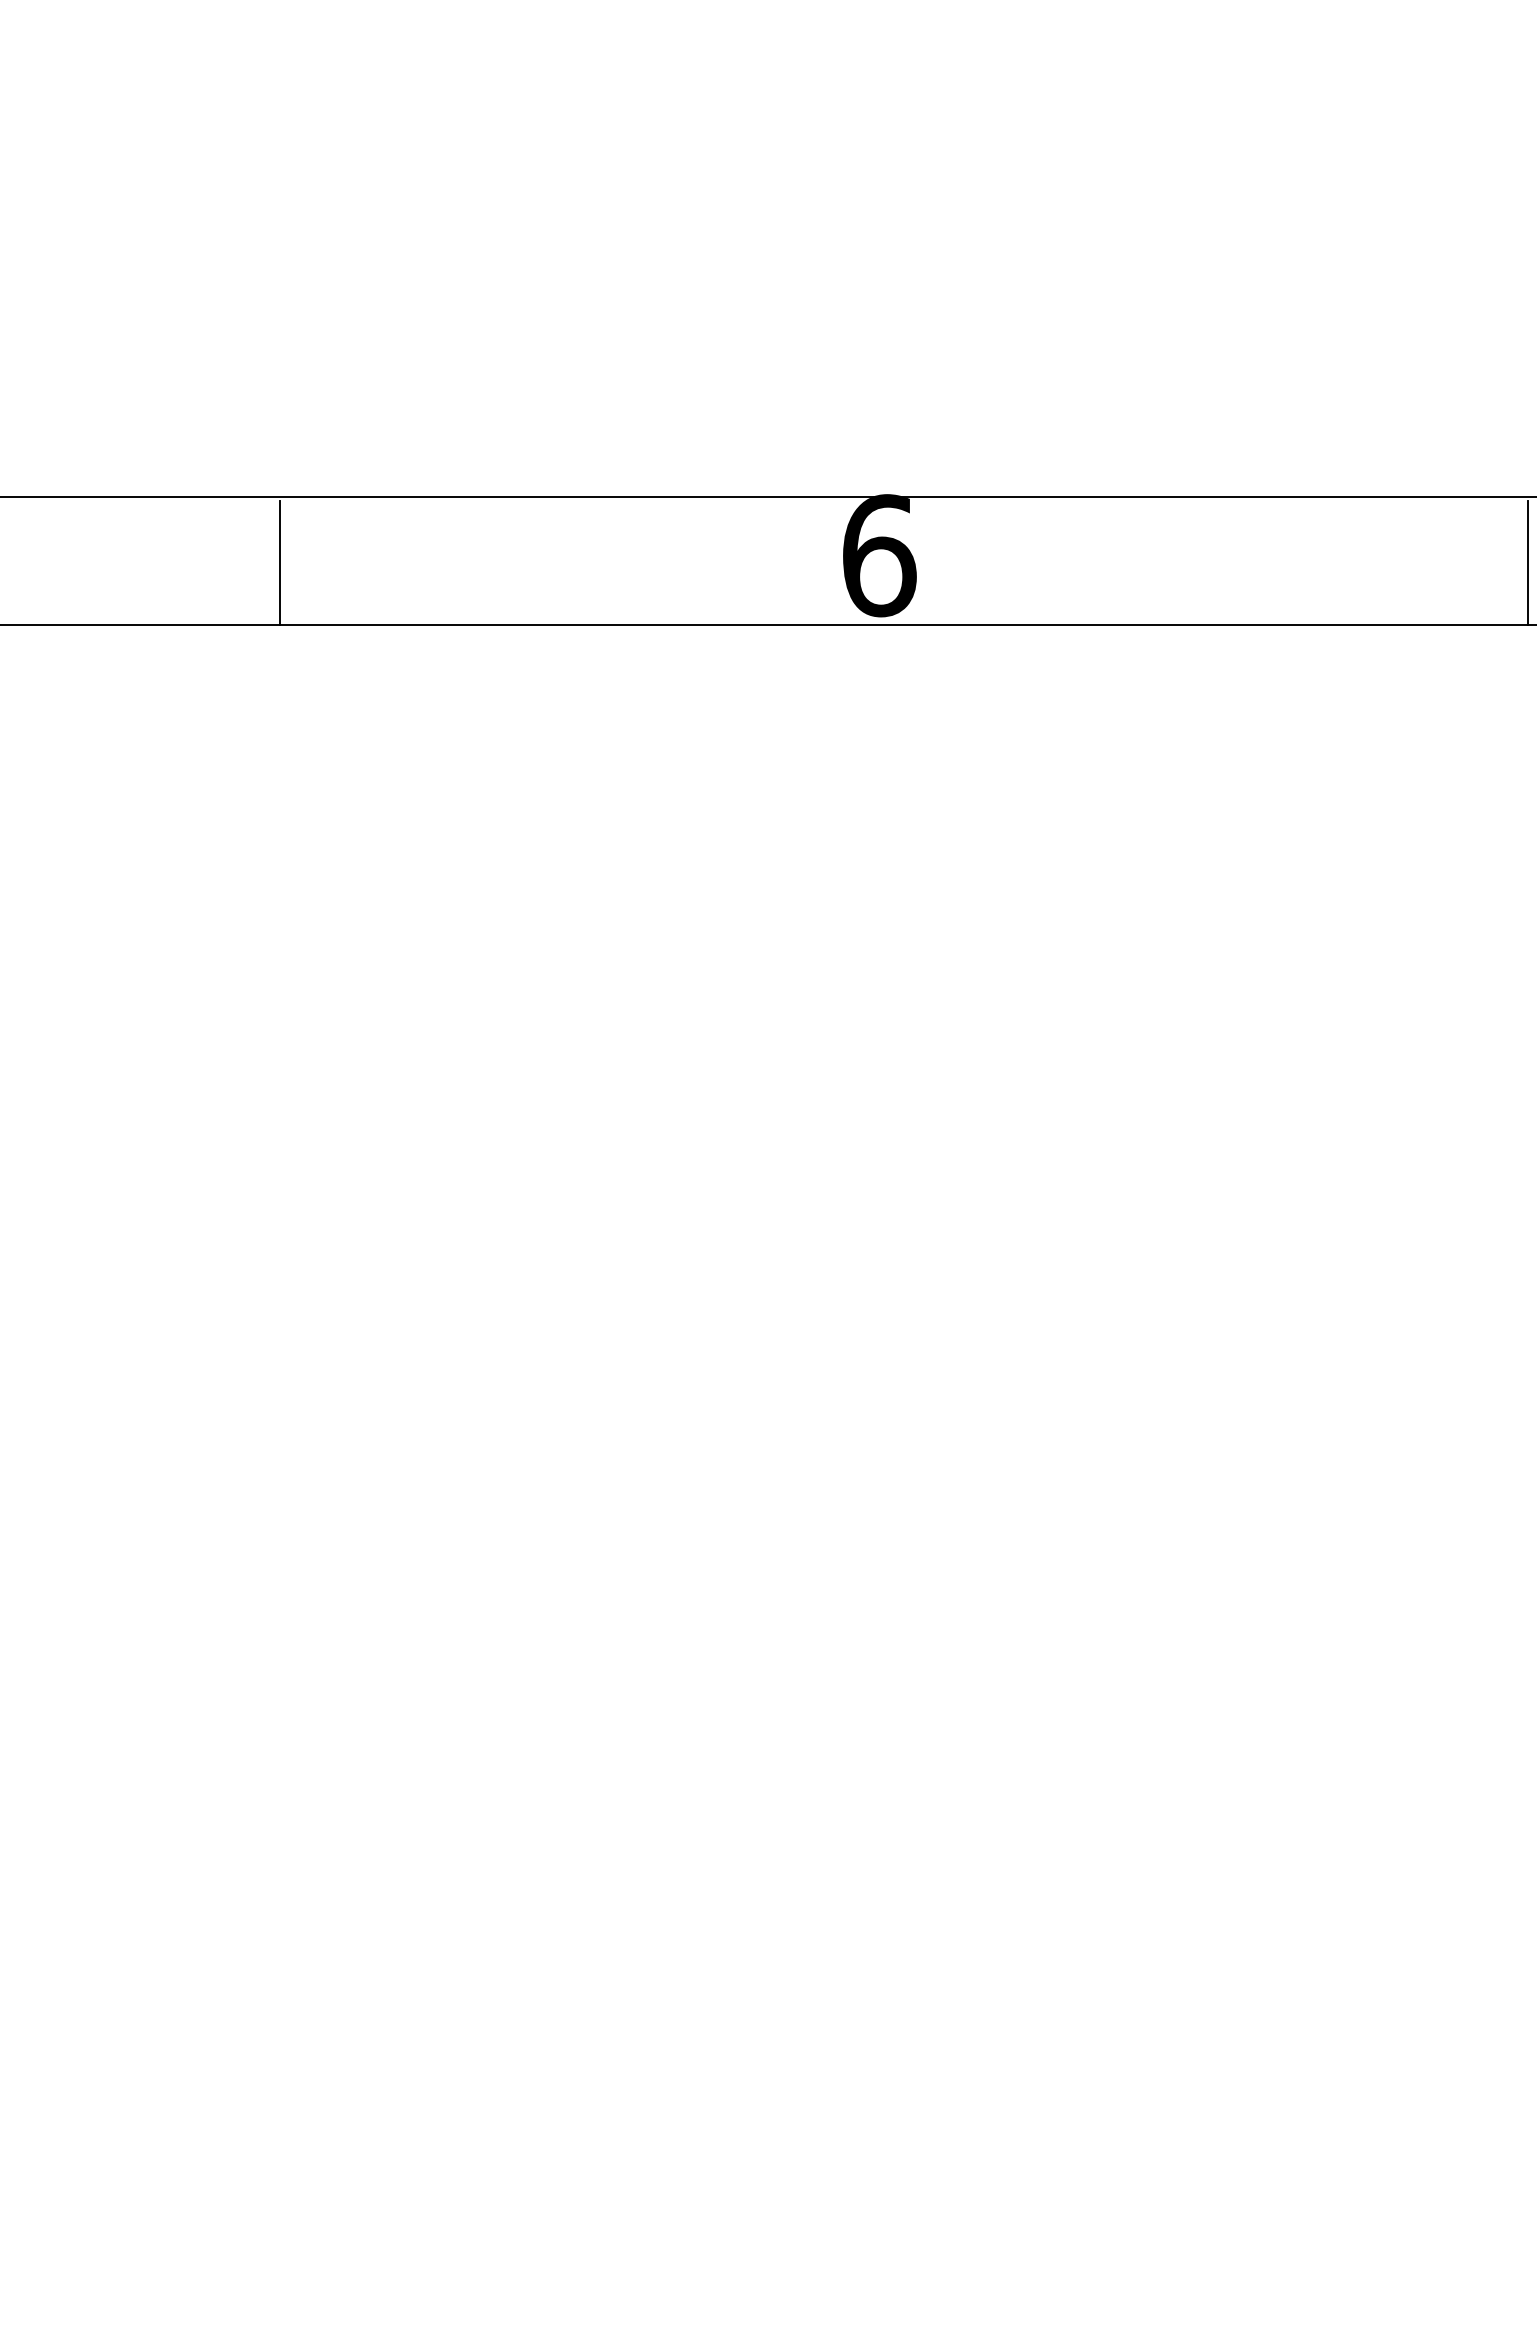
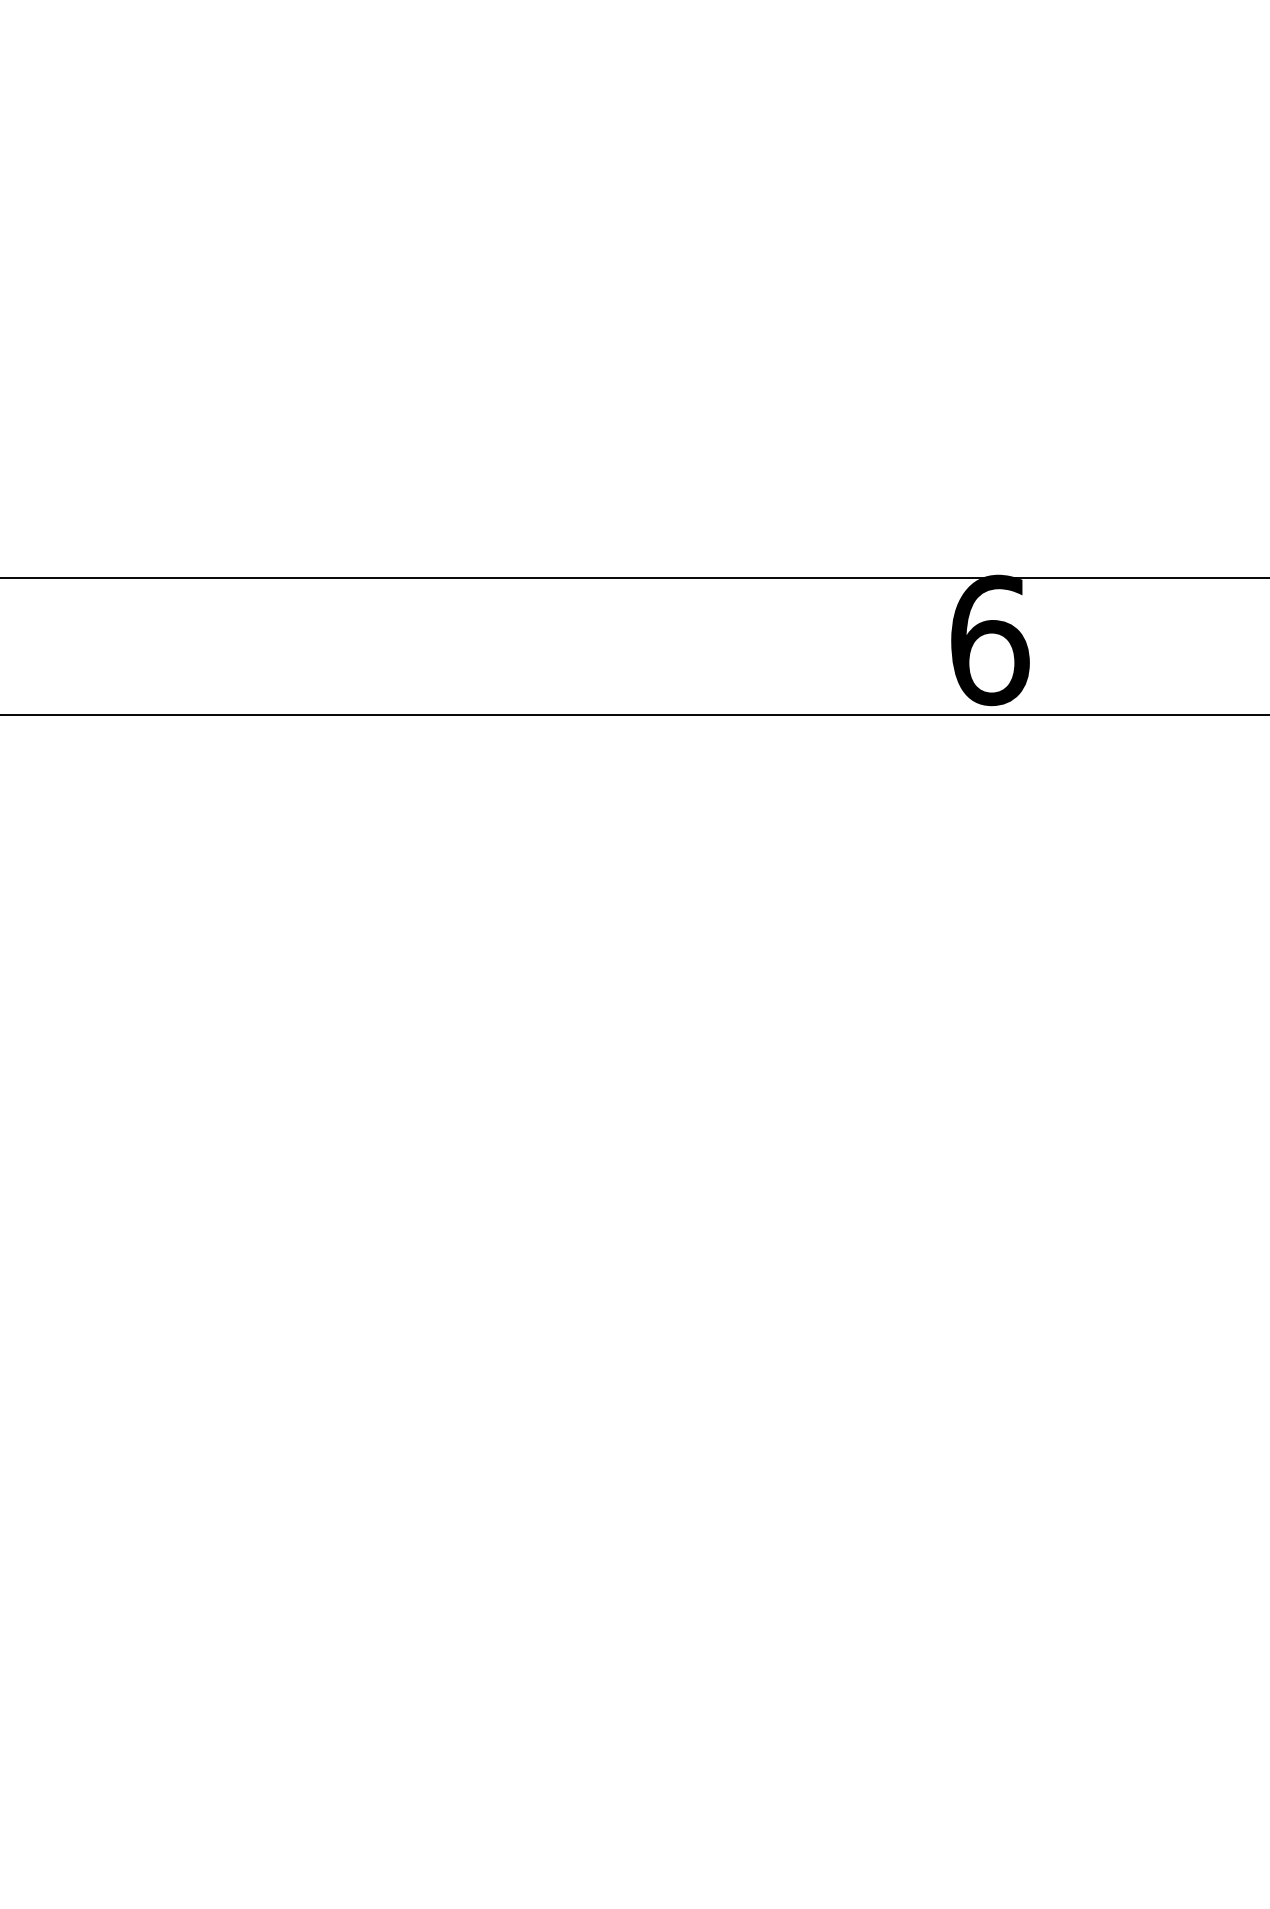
line: (280, 562) -> (351, 647), removed

